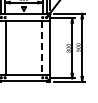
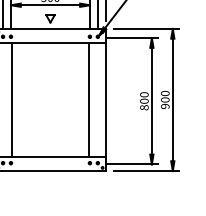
line: (42, 48) -> (89, 101), dashed -> solid

